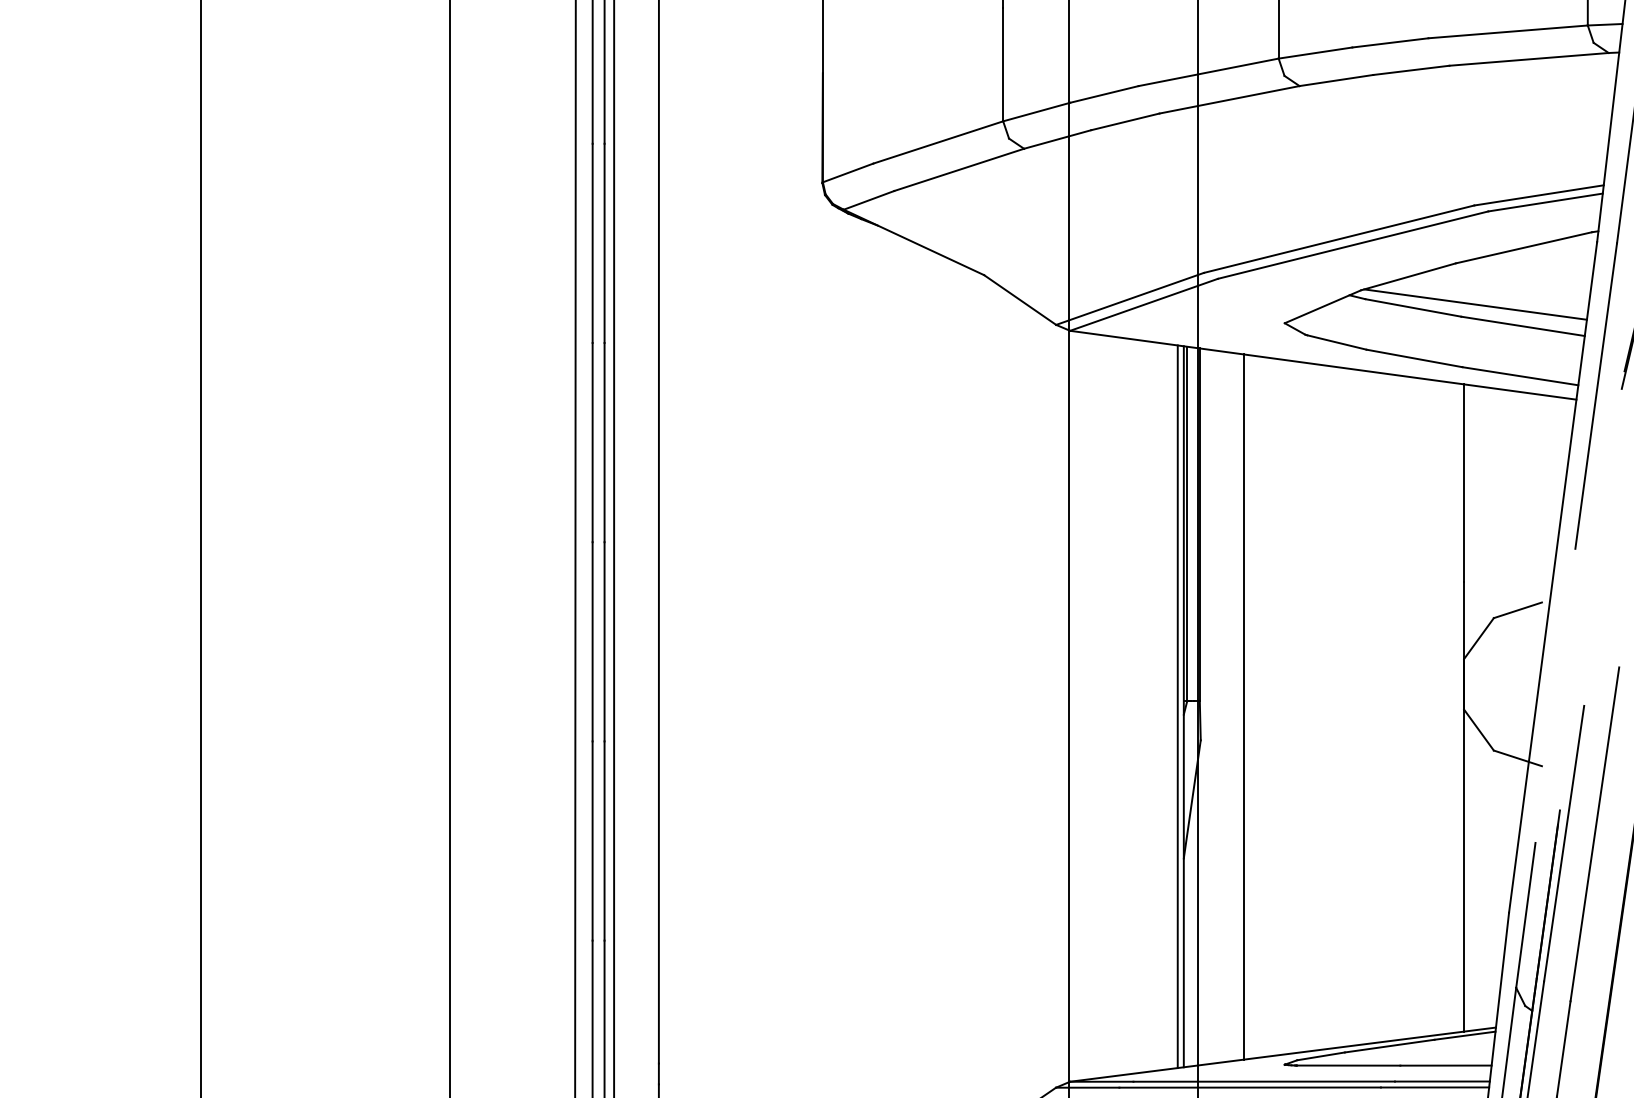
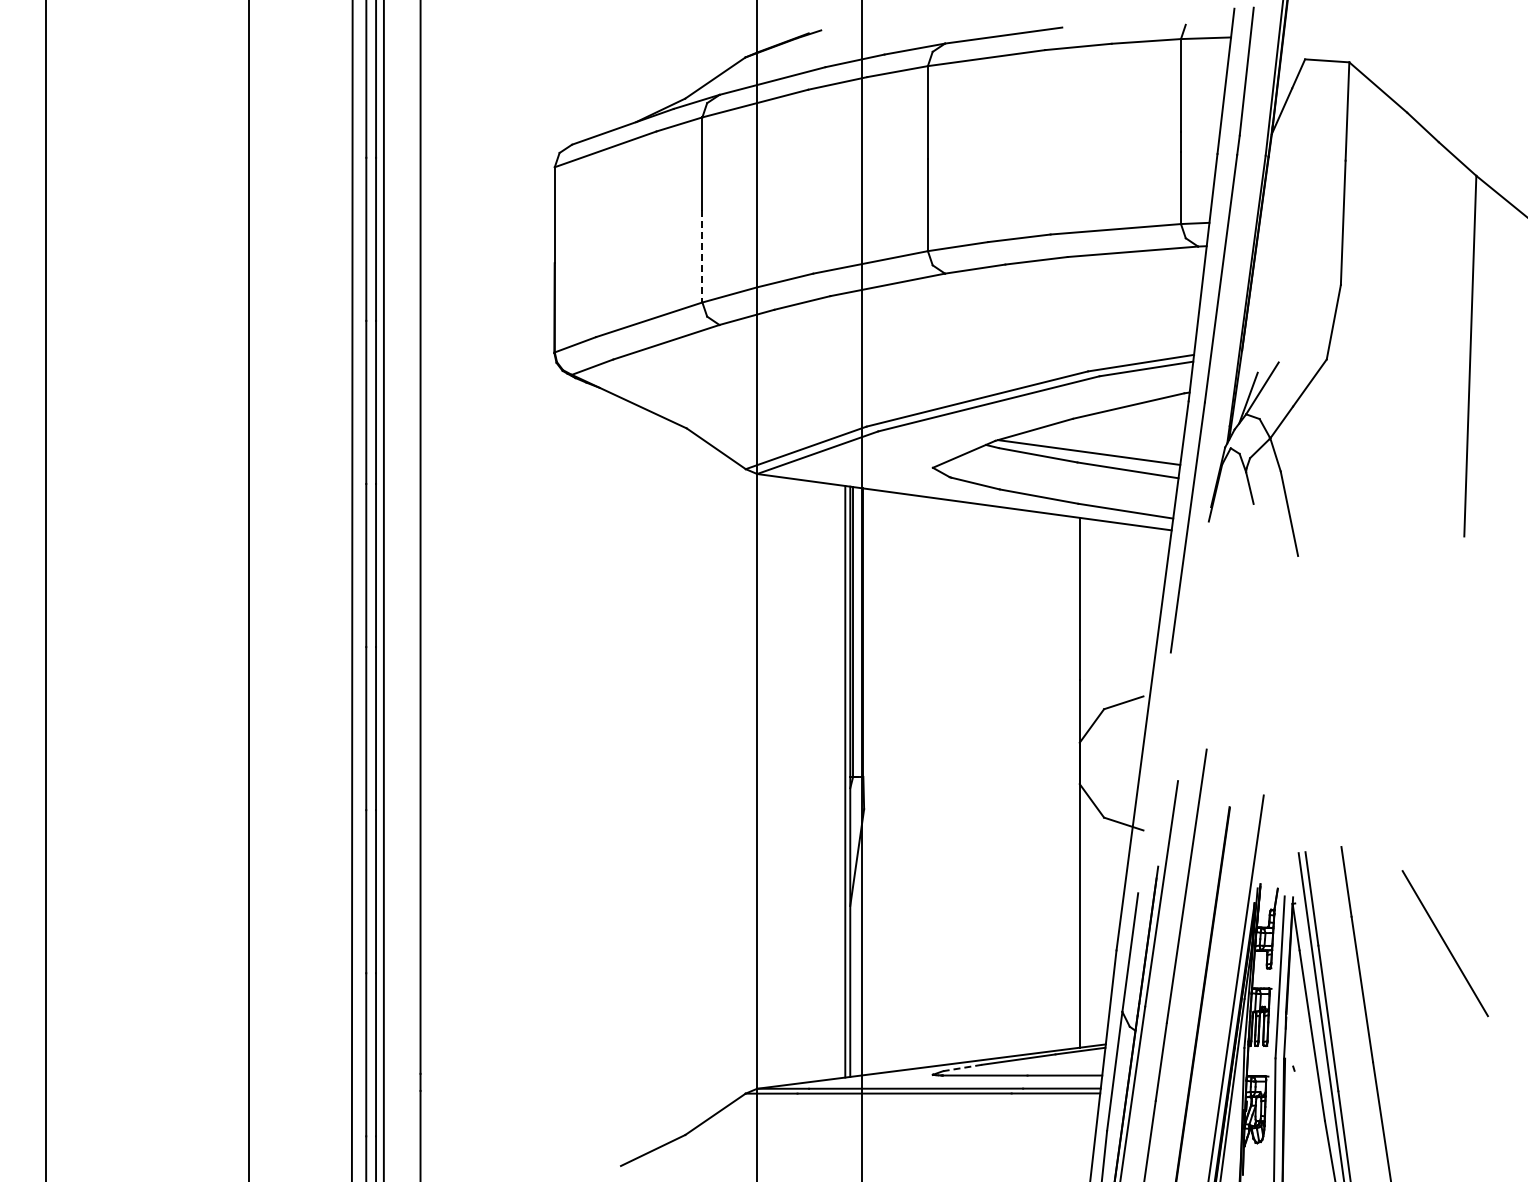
line: (1003, 65) -> (702, 256), solid -> dashed
line: (1243, 706) -> (899, 781), removed
line: (1320, 1056) -> (962, 1068), solid -> dashed

